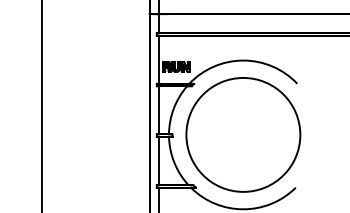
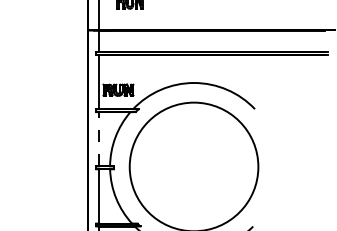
line: (159, 109) -> (99, 138), solid -> dashed

